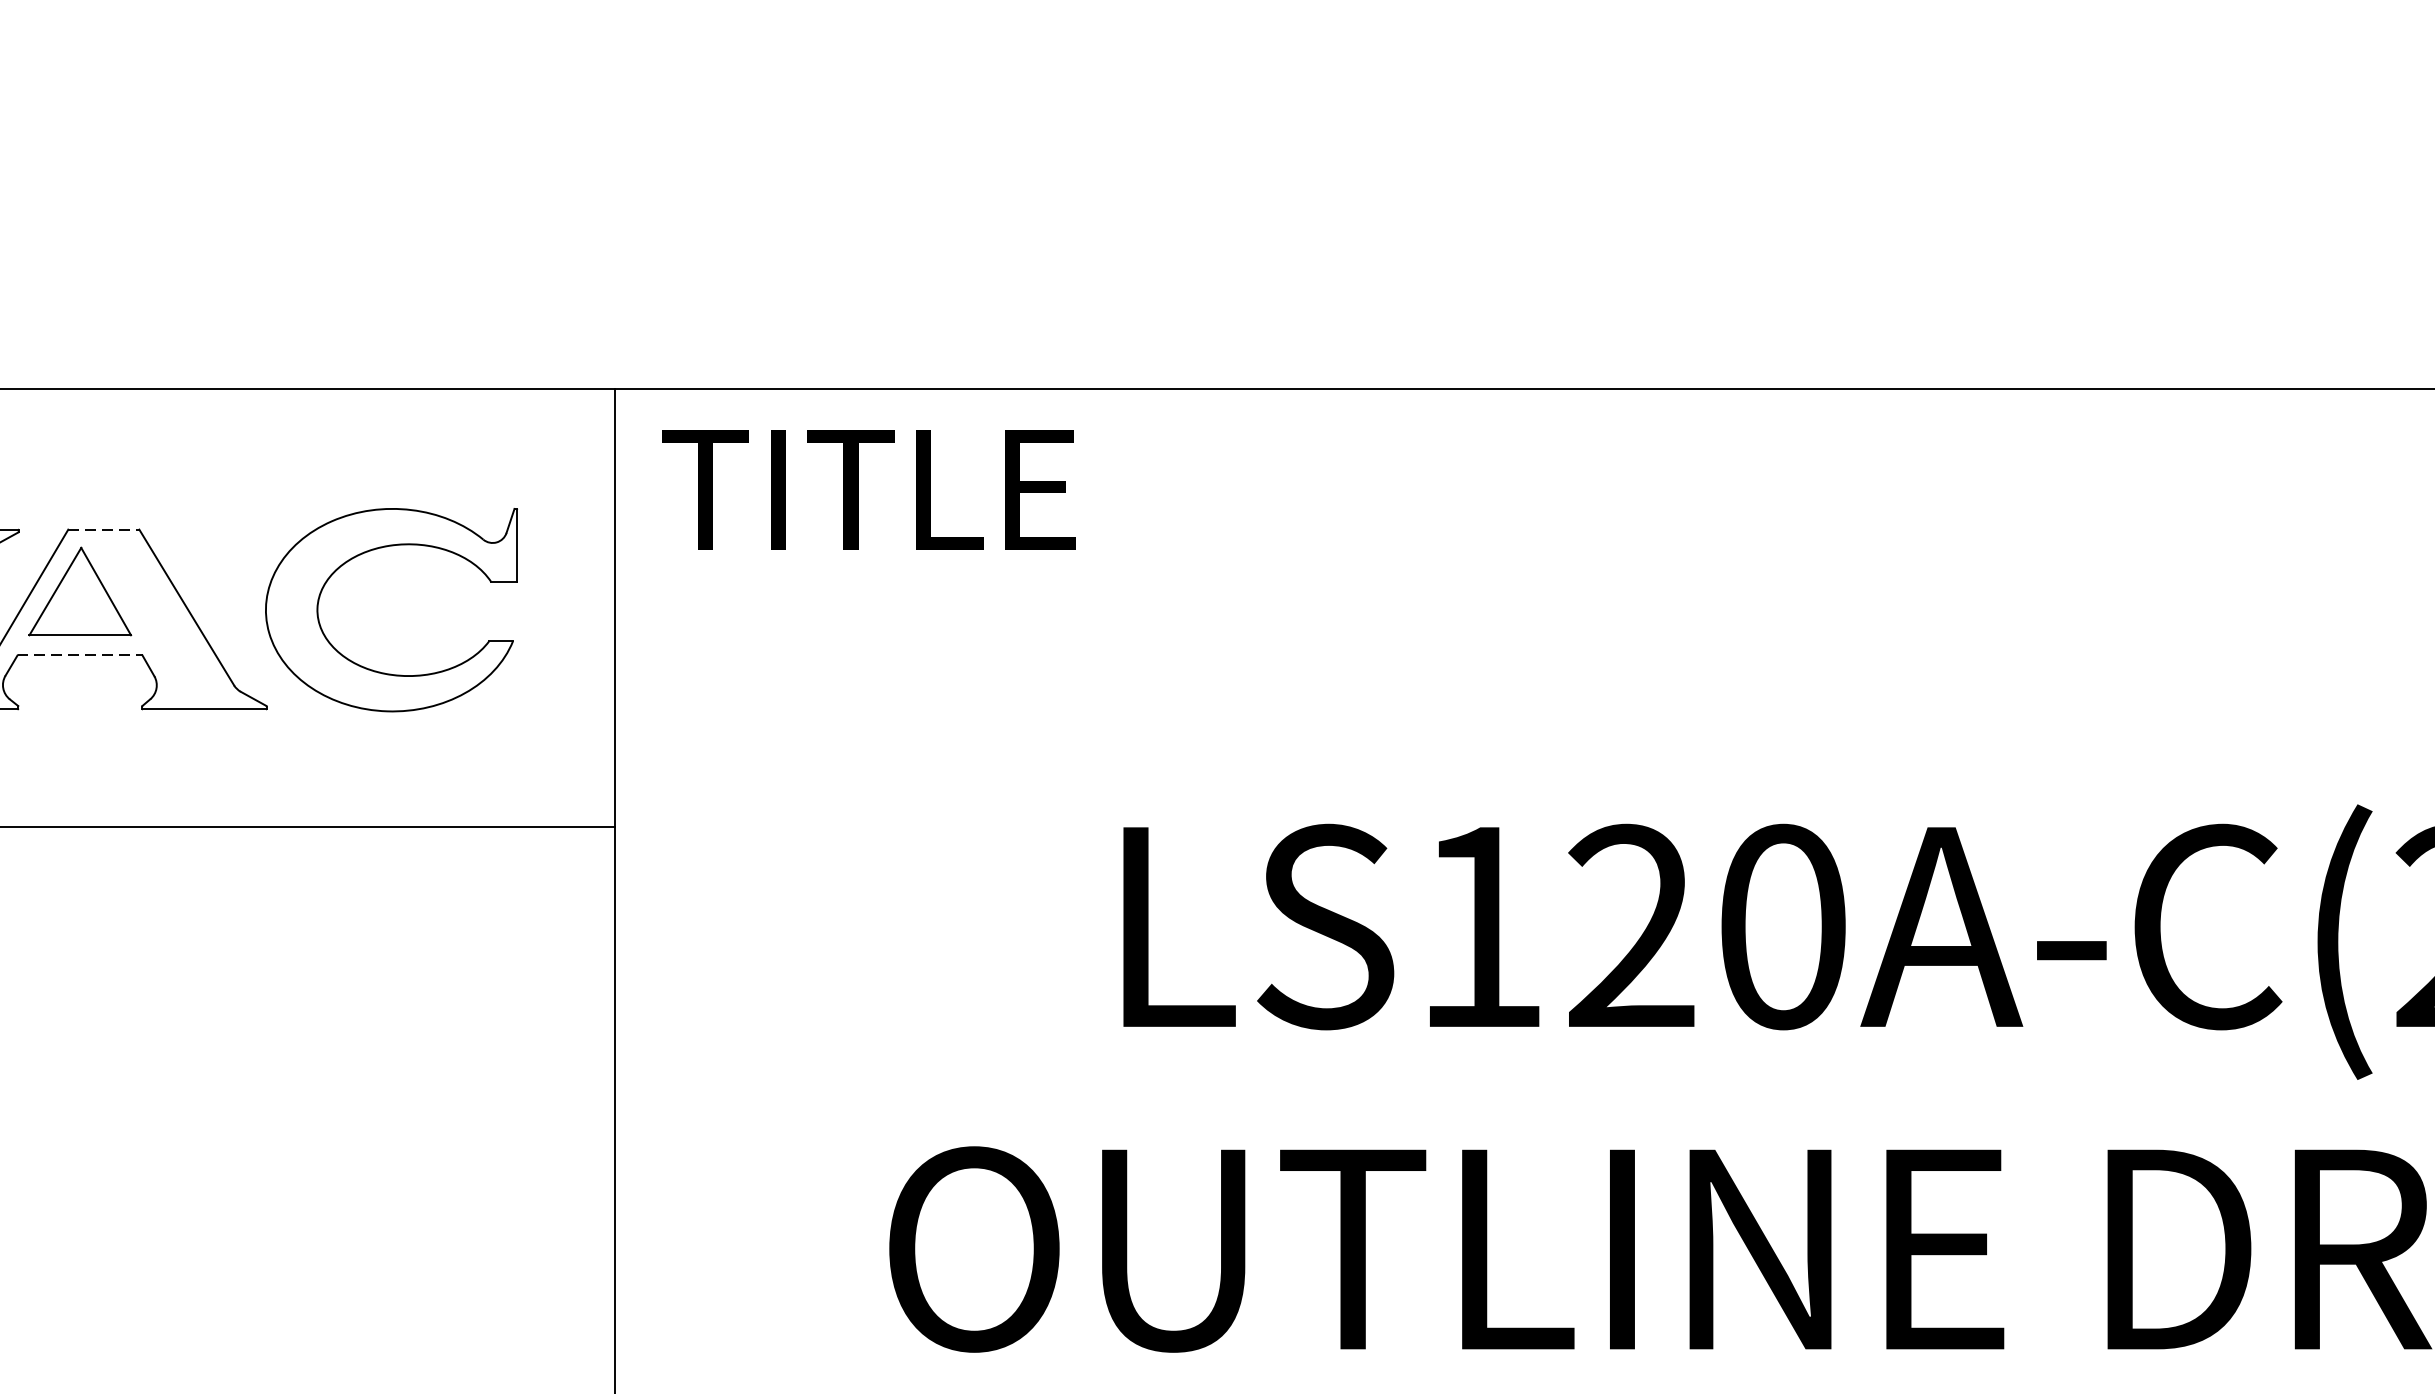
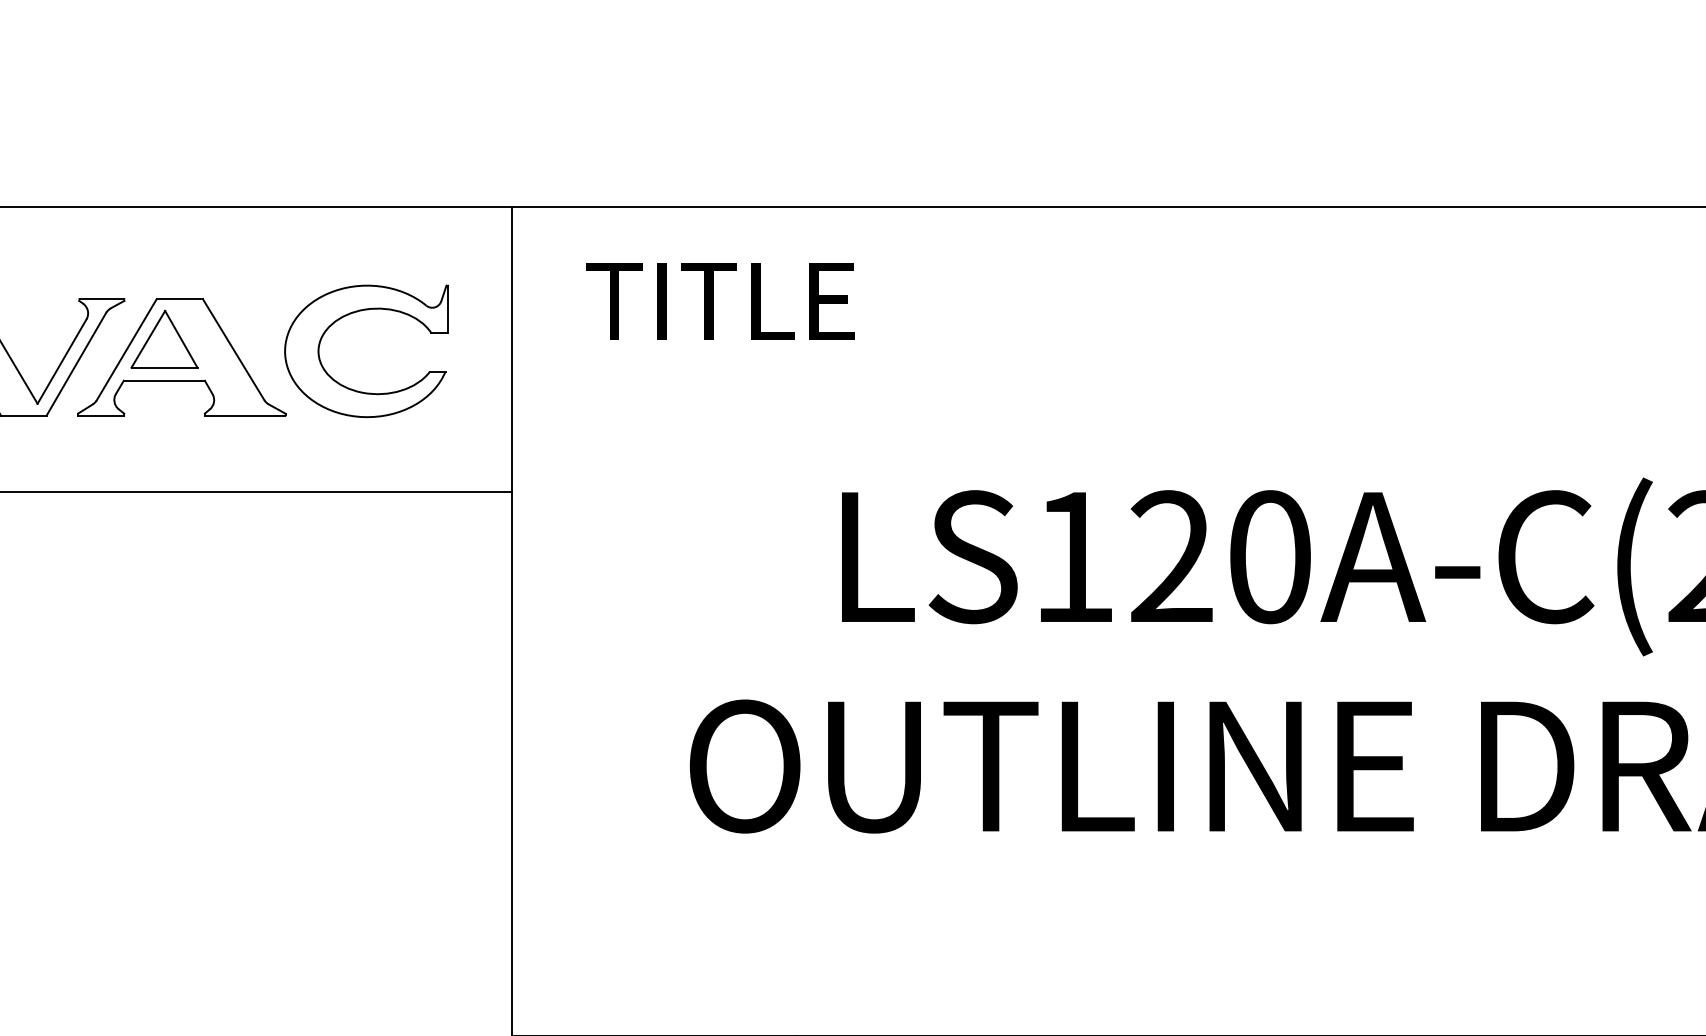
text: (868, 490) -> (720, 301), moved
line: (104, 530) -> (180, 299), dashed -> solid
line: (80, 654) -> (164, 380), dashed -> solid

